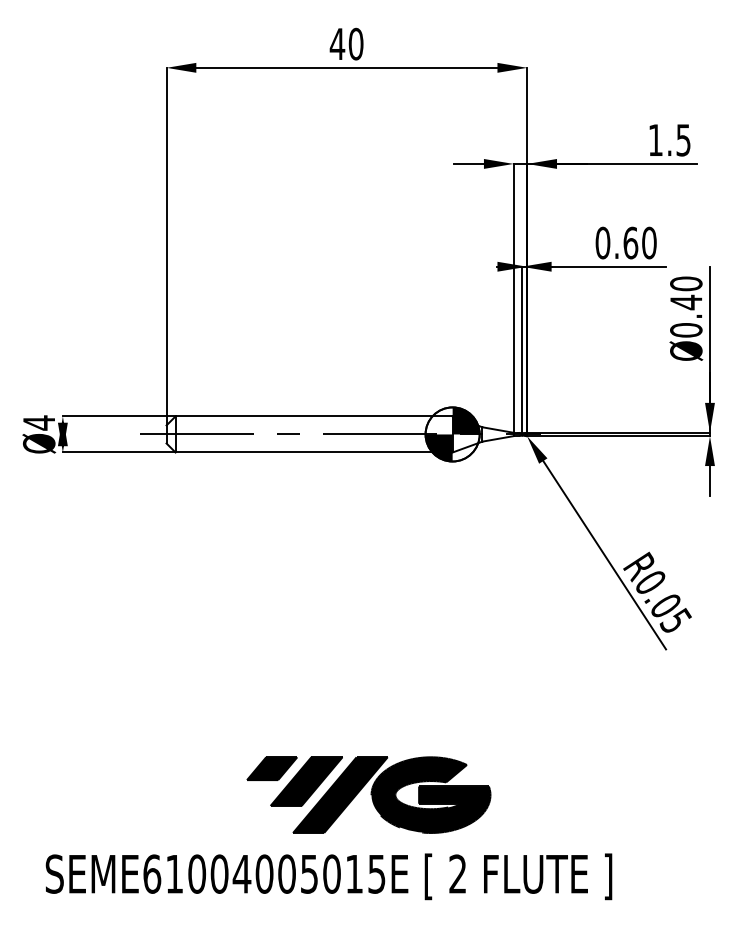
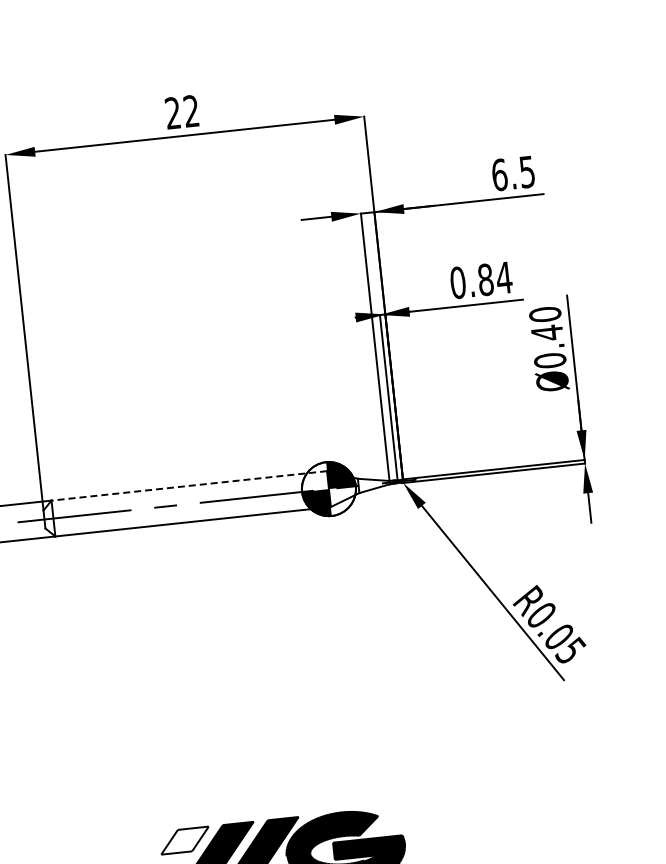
text: (346, 43) -> (181, 111), 40 -> 22
text: (655, 140) -> (499, 175), 1.5 -> 6.5
text: (640, 242) -> (495, 278), 0.60 -> 0.84
line: (314, 416) -> (189, 485), solid -> dashed
fill: (272, 768) -> (185, 840), removed

